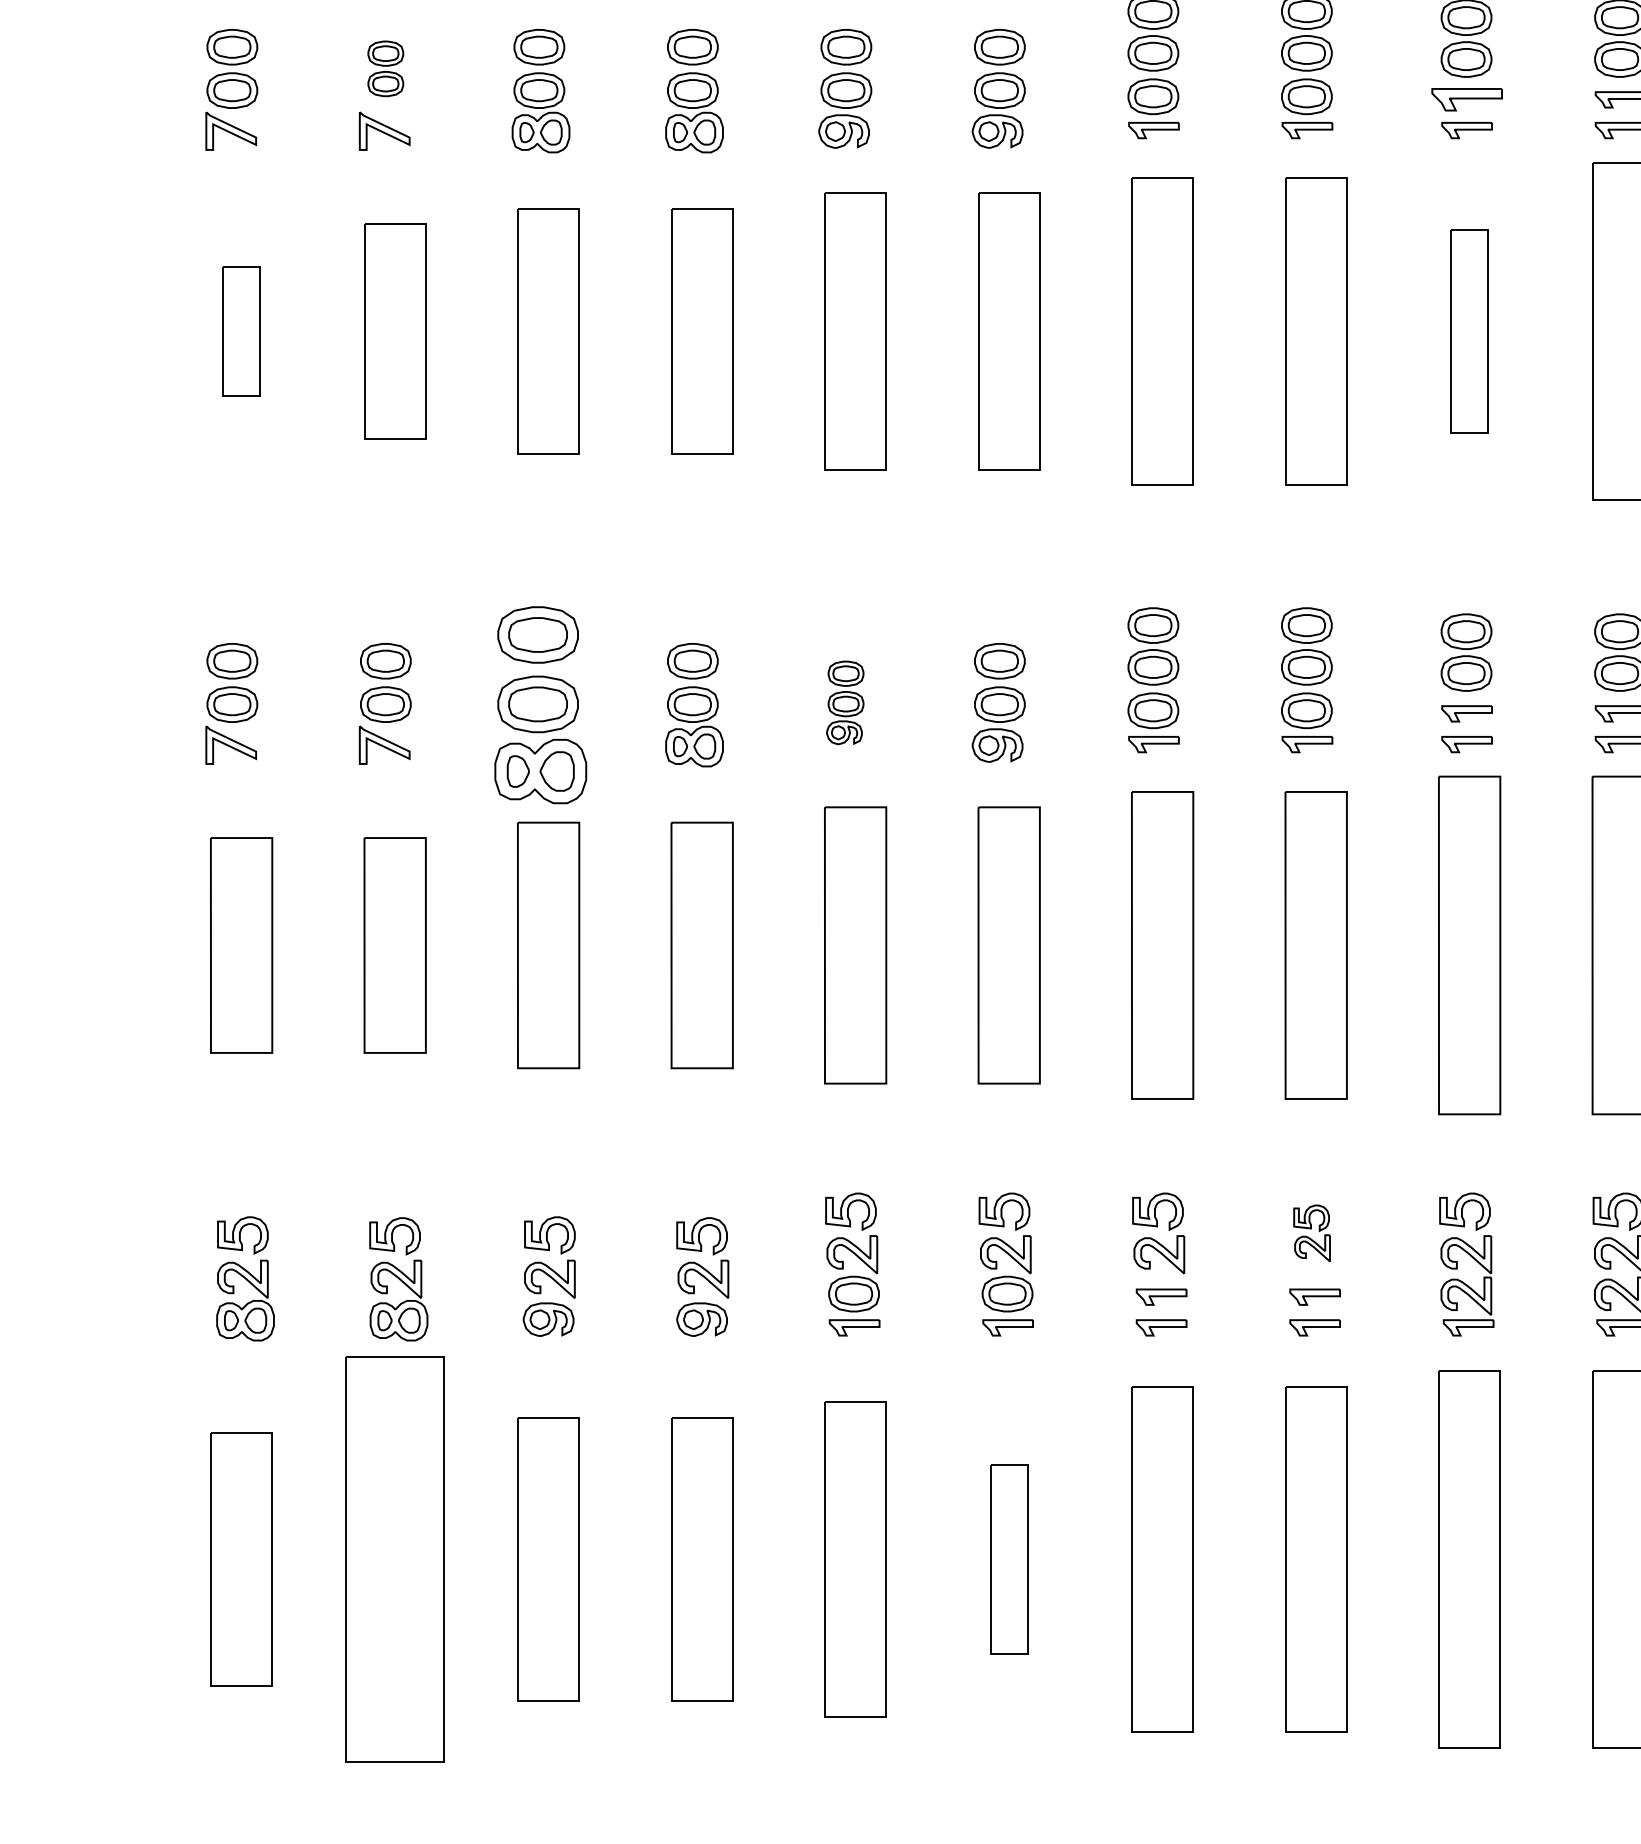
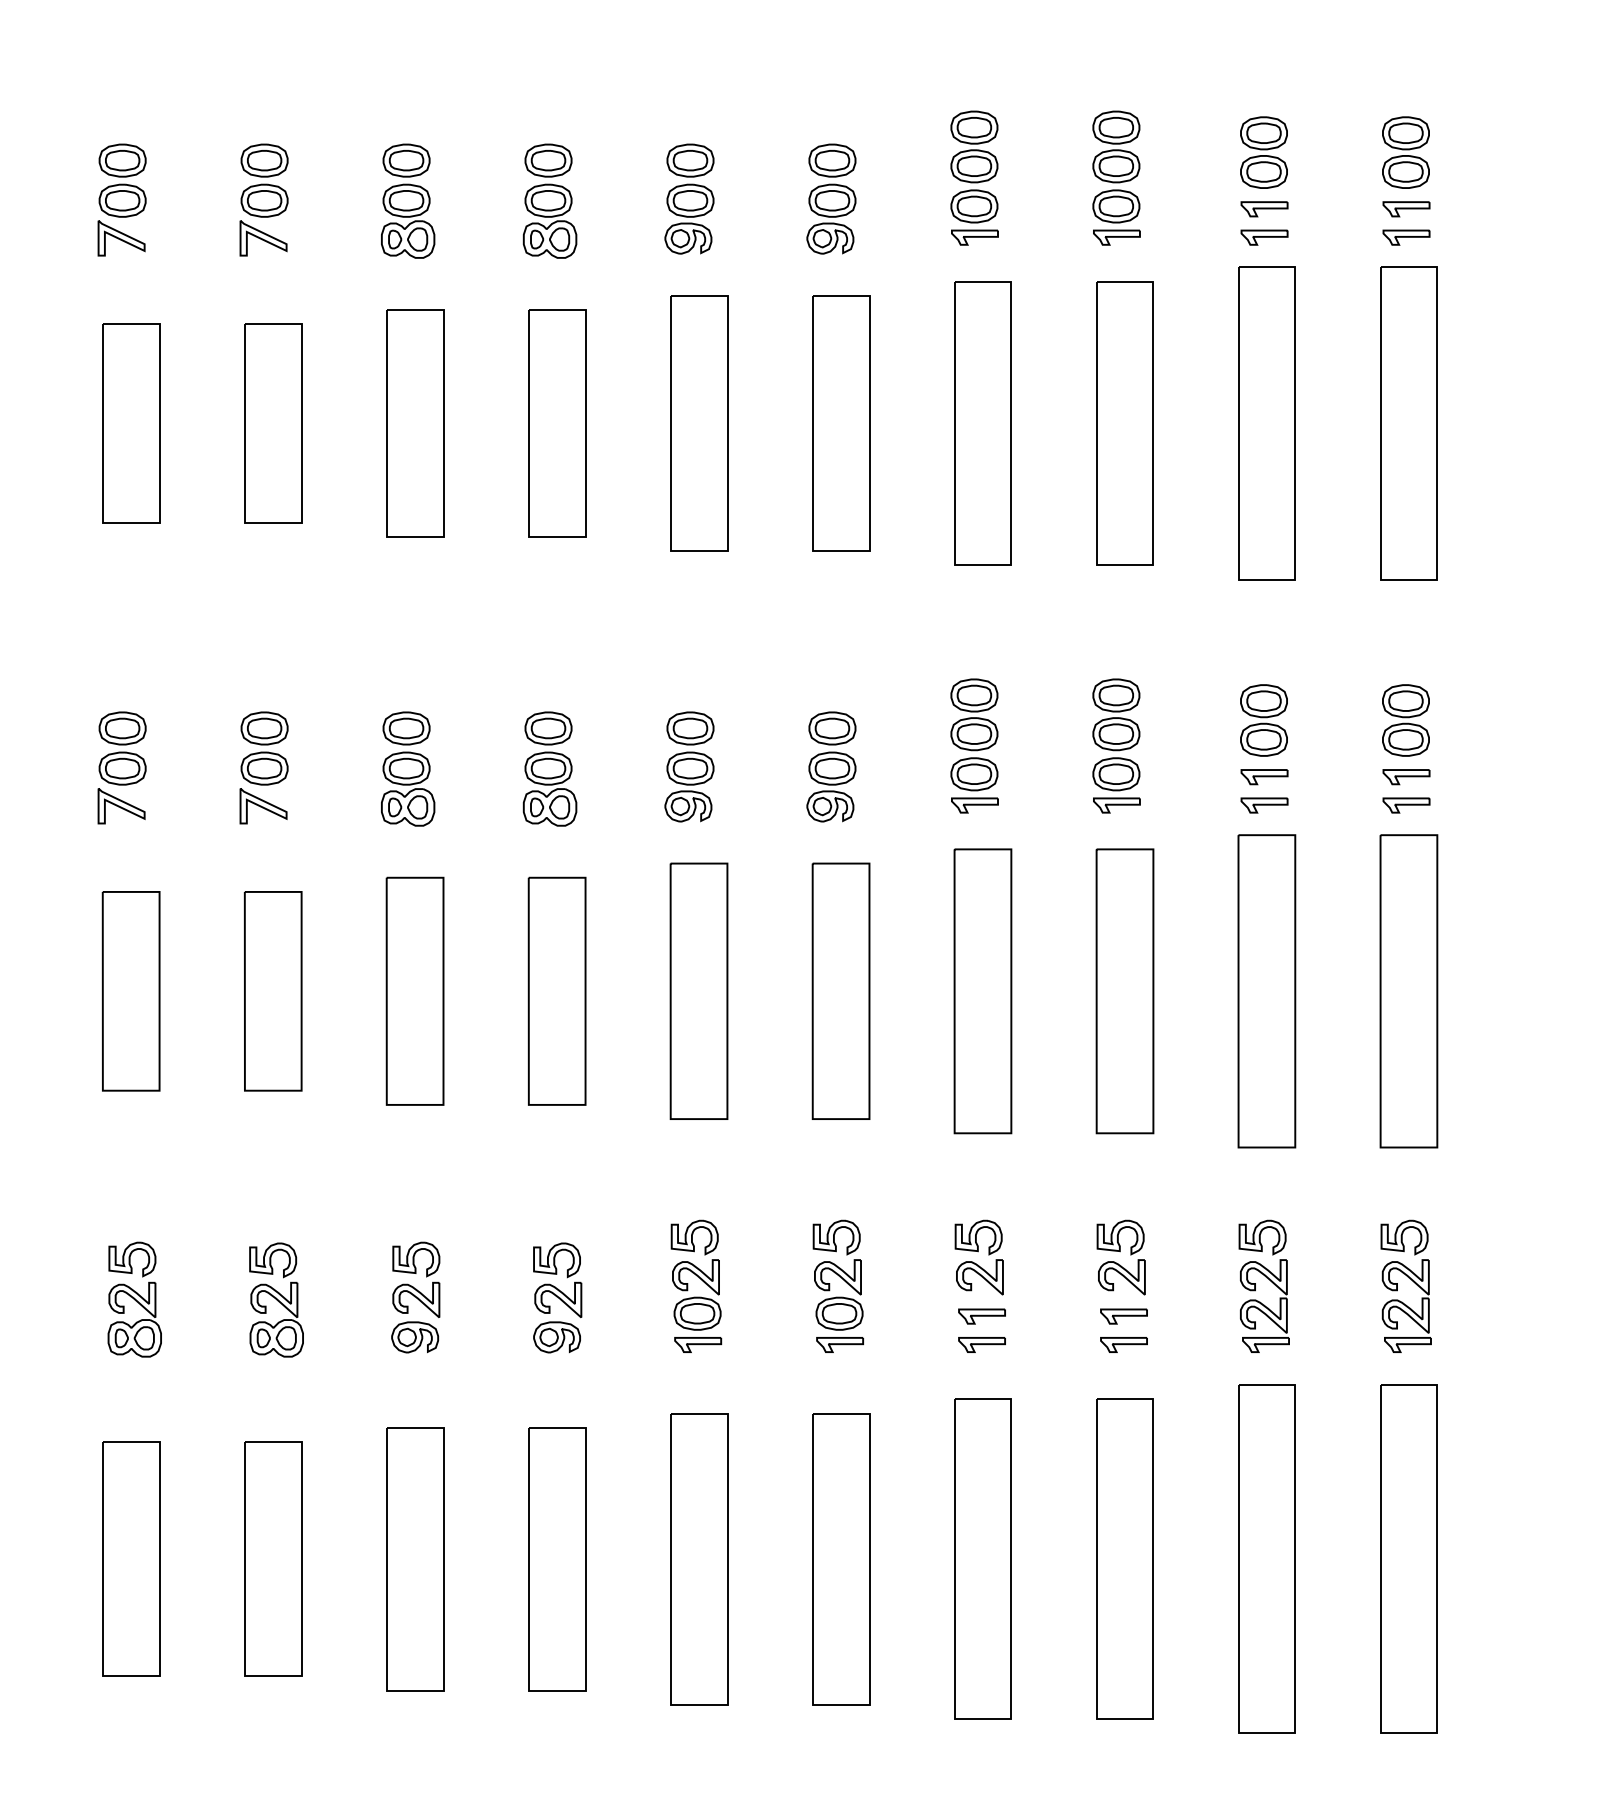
part: (385, 68) -> (264, 180), size x1.43
part: (1467, 100) -> (1264, 209), size x0.71
part: (241, 331) -> (131, 423), size x1.67
part: (1469, 331) -> (1266, 423), size x1.67
part: (845, 702) -> (689, 766), size x1.43
part: (541, 704) -> (408, 768), size x0.62
part: (1311, 1233) -> (1120, 1257), size x1.43
part: (395, 1558) -> (273, 1558), size x0.62
part: (1009, 1559) -> (841, 1559), size x1.67

